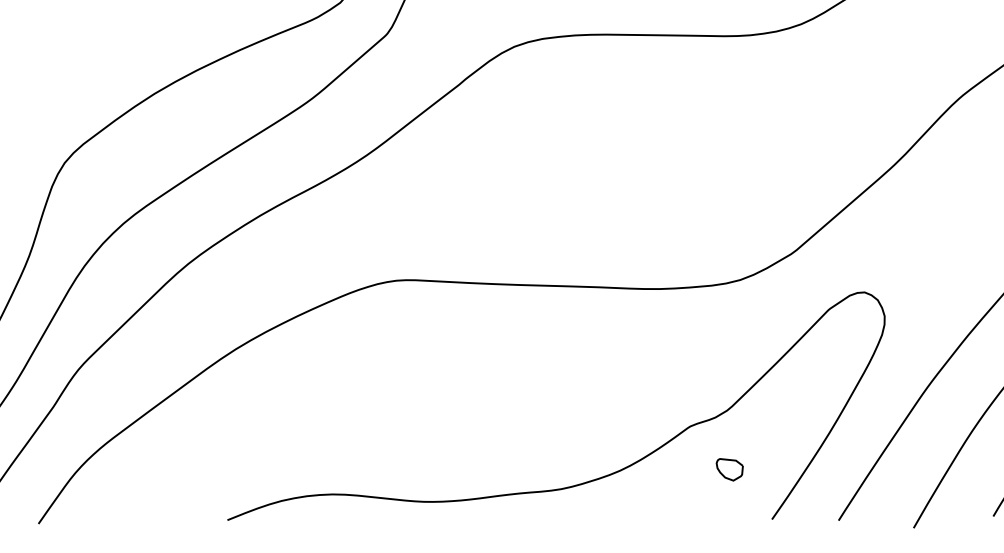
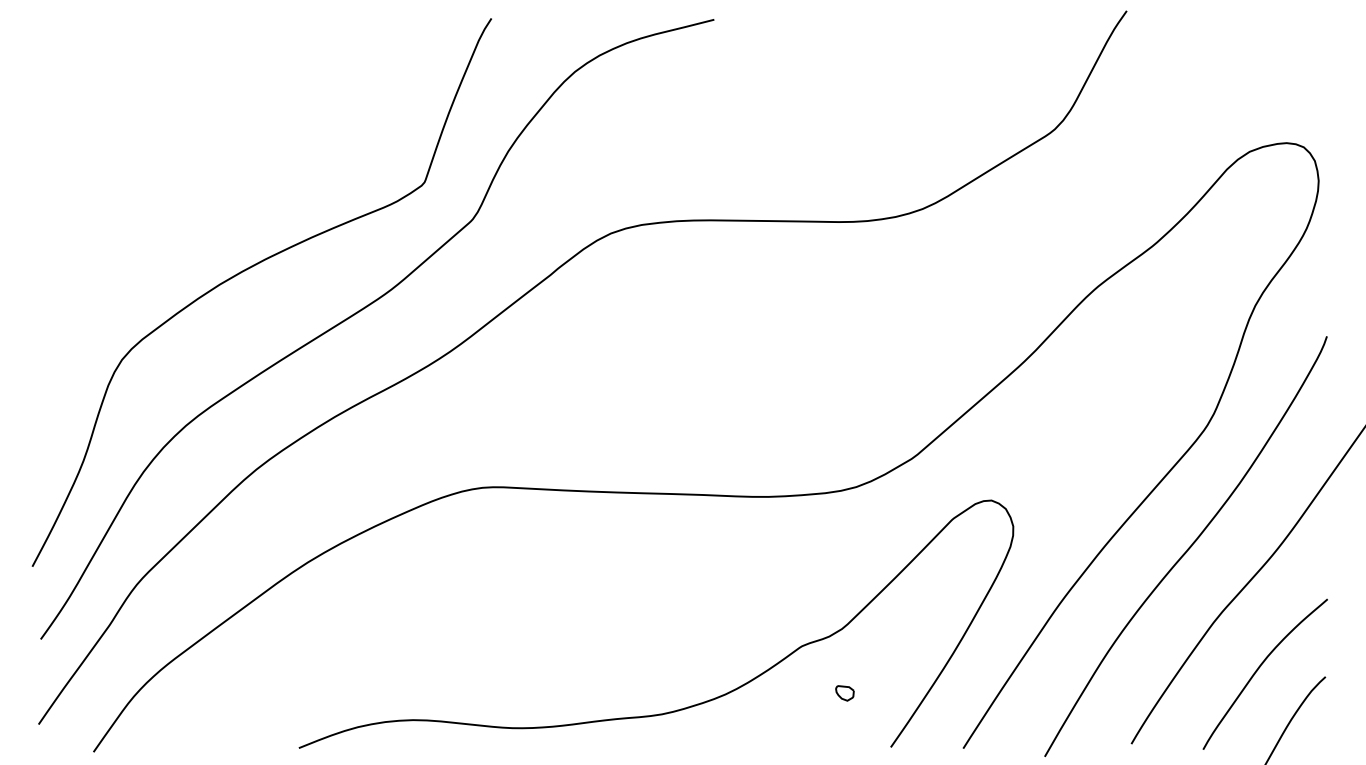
part: (729, 469) -> (844, 693), size x0.62

